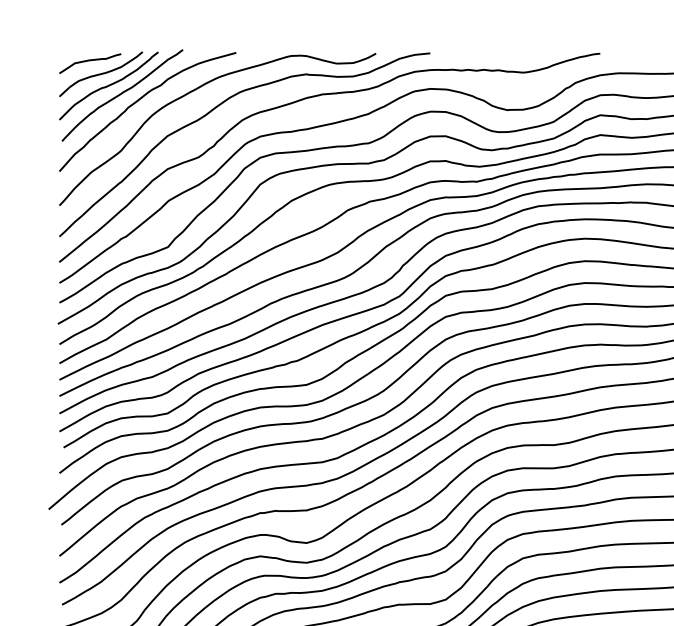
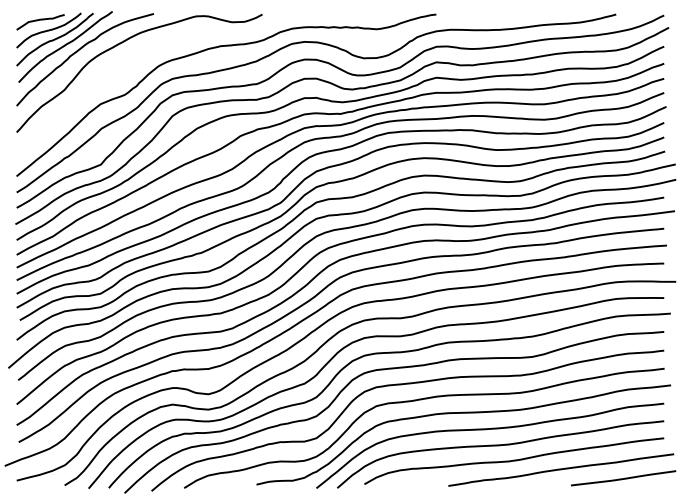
curve: (220, 106) -> (141, 55), removed

